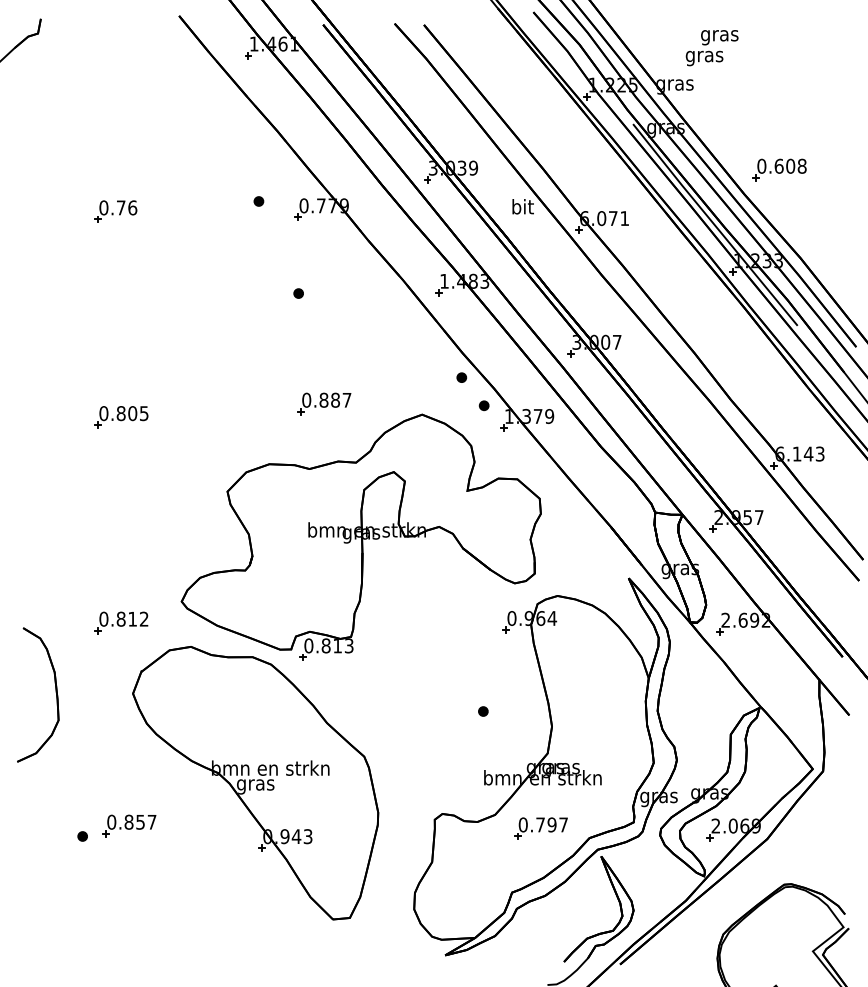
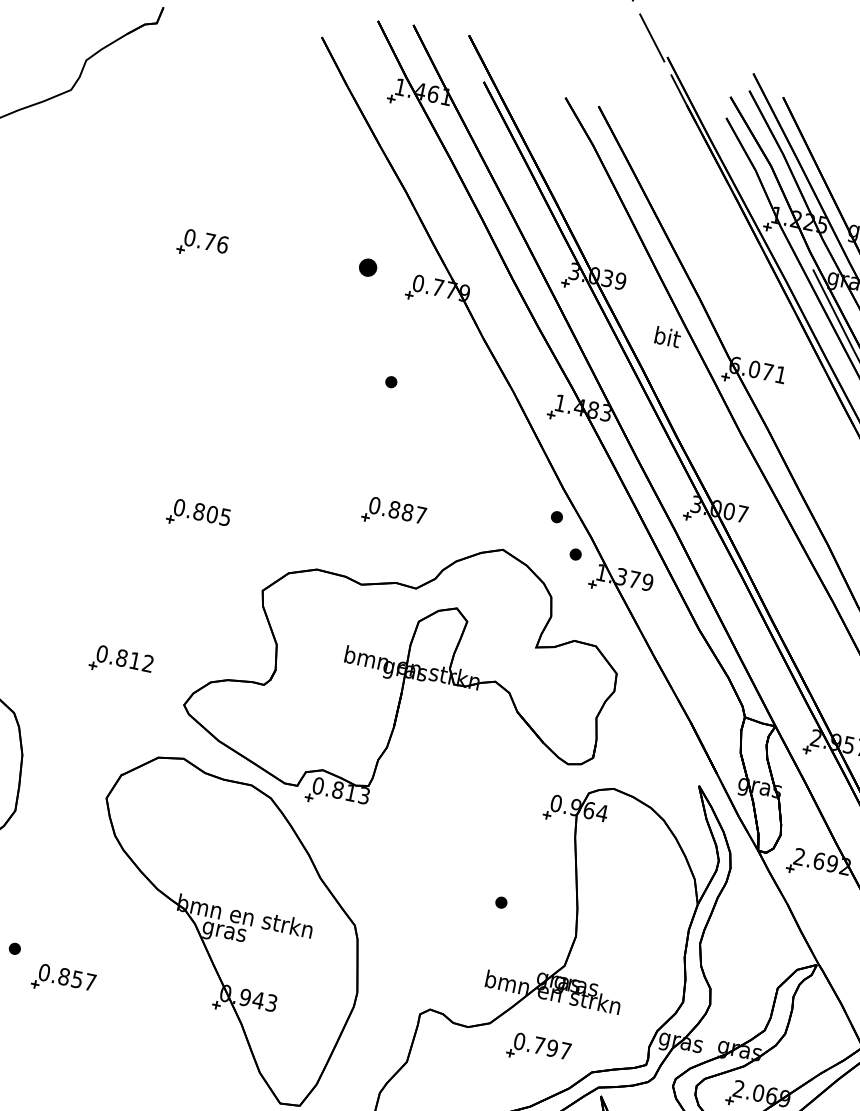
part: (258, 201) -> (367, 267), size x1.6
part: (121, 417) -> (198, 516), moved
part: (121, 622) -> (121, 661), moved
part: (129, 825) -> (63, 980), moved

